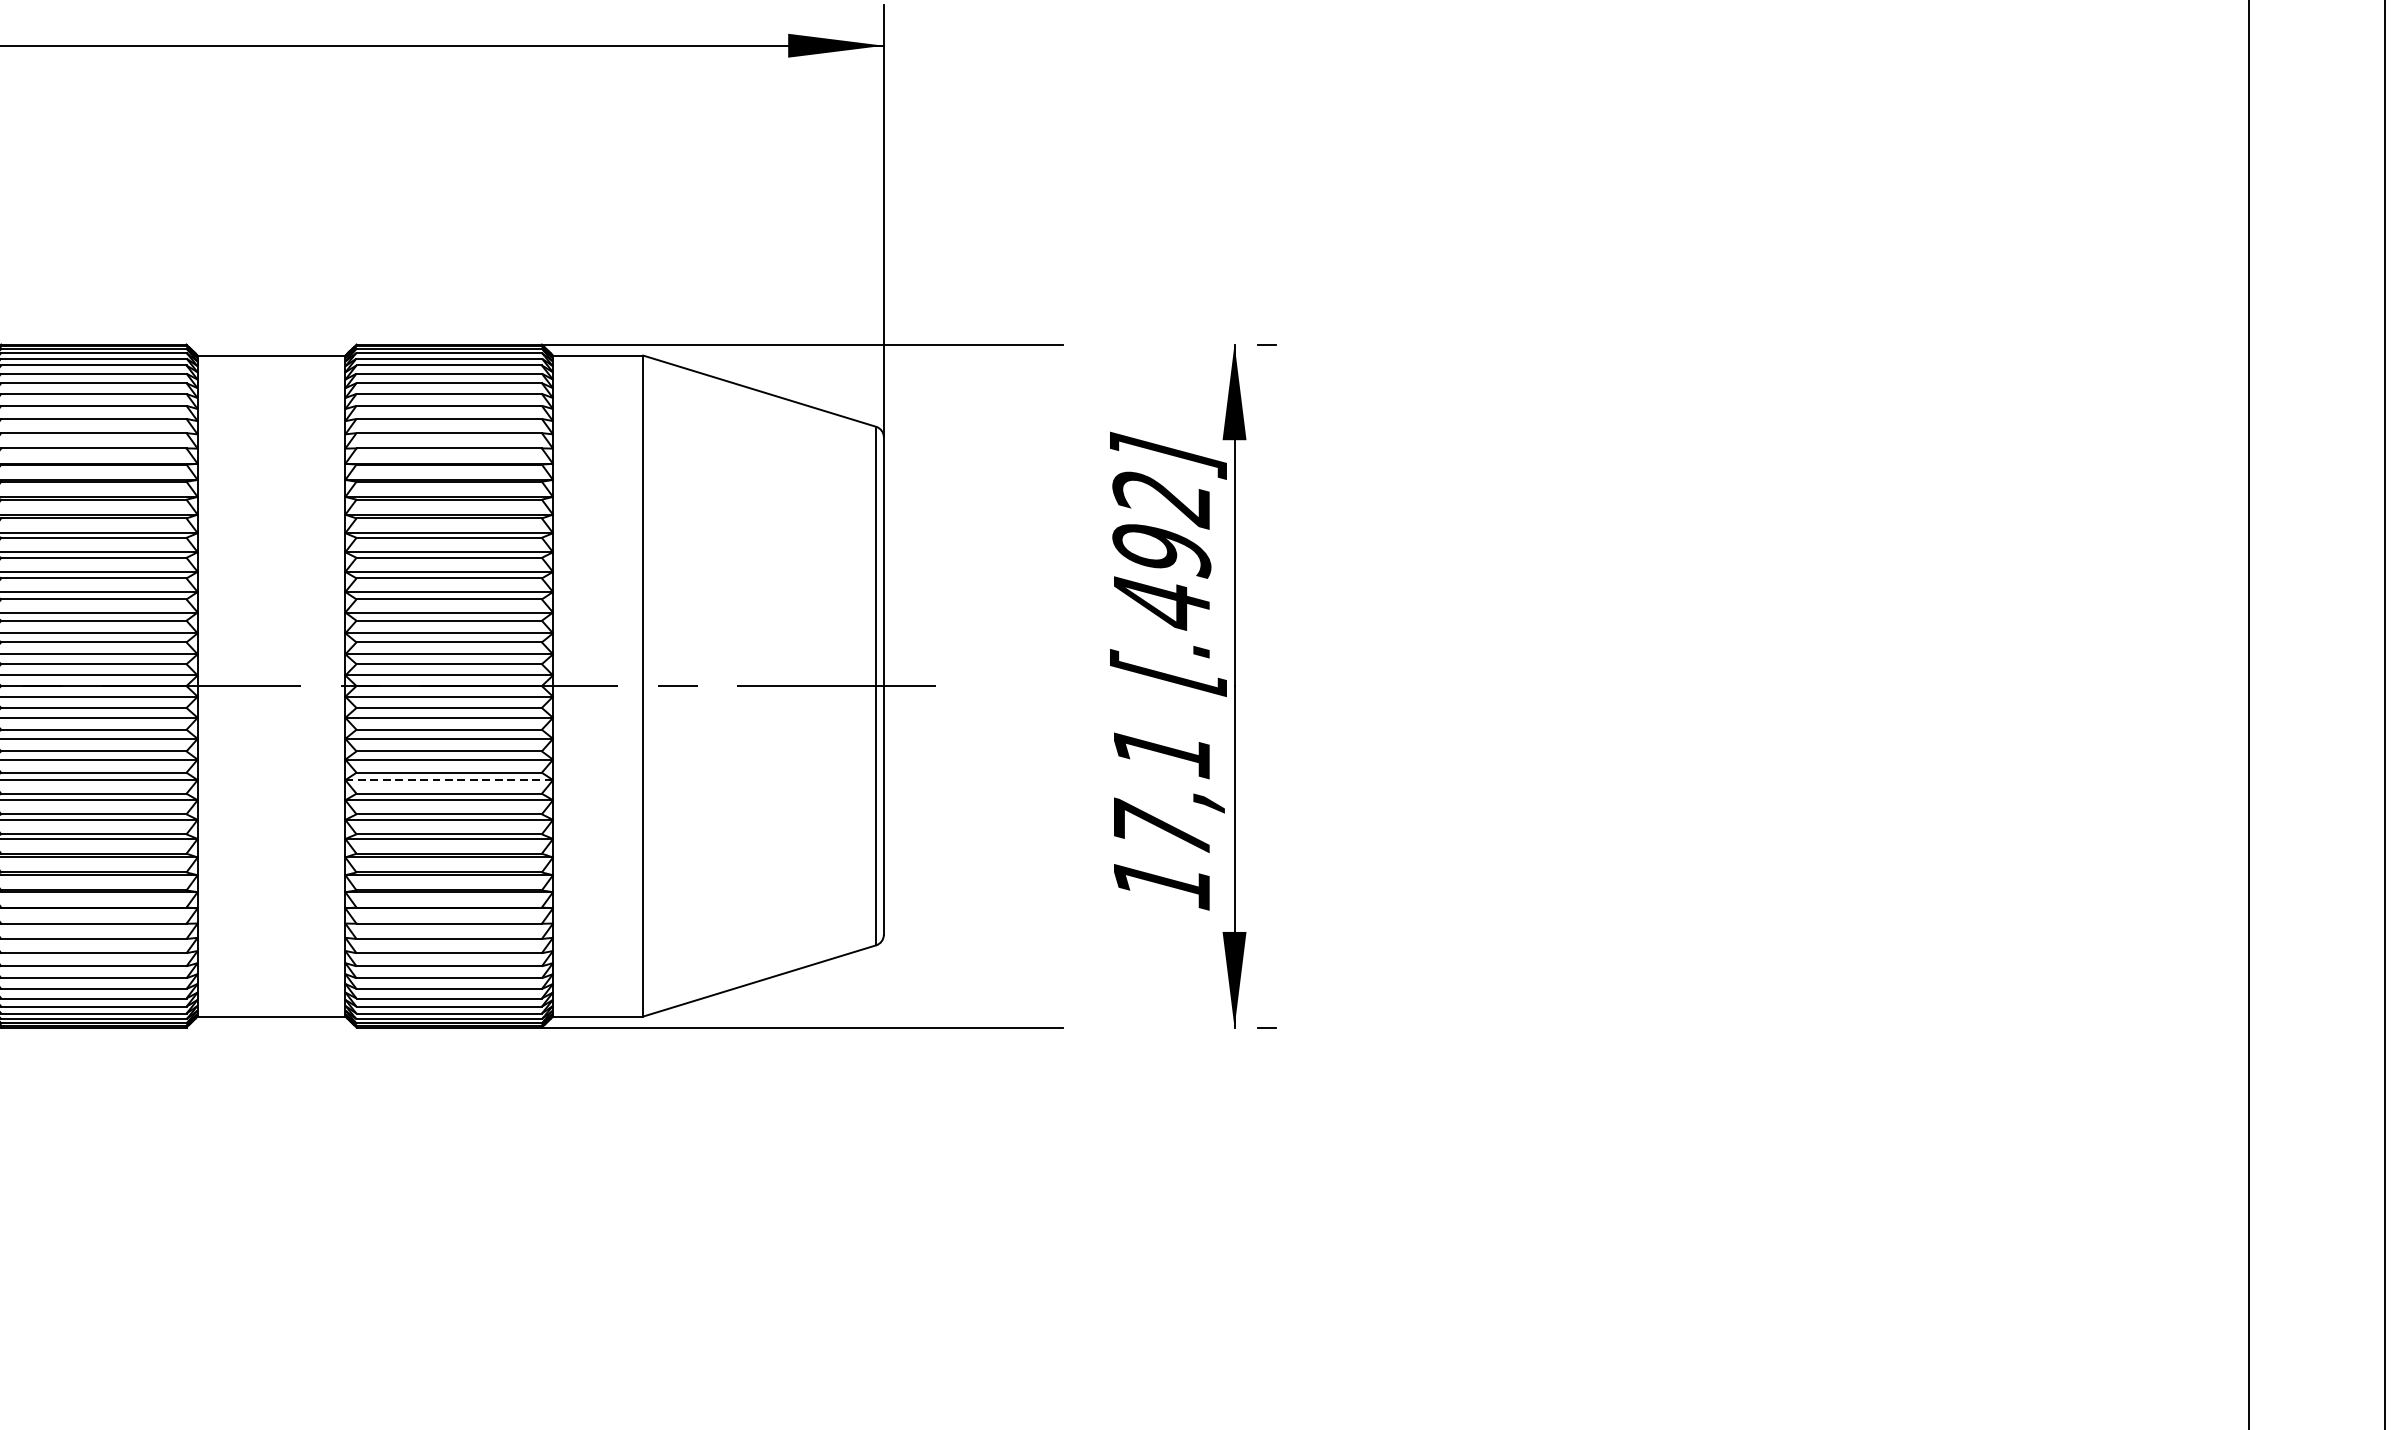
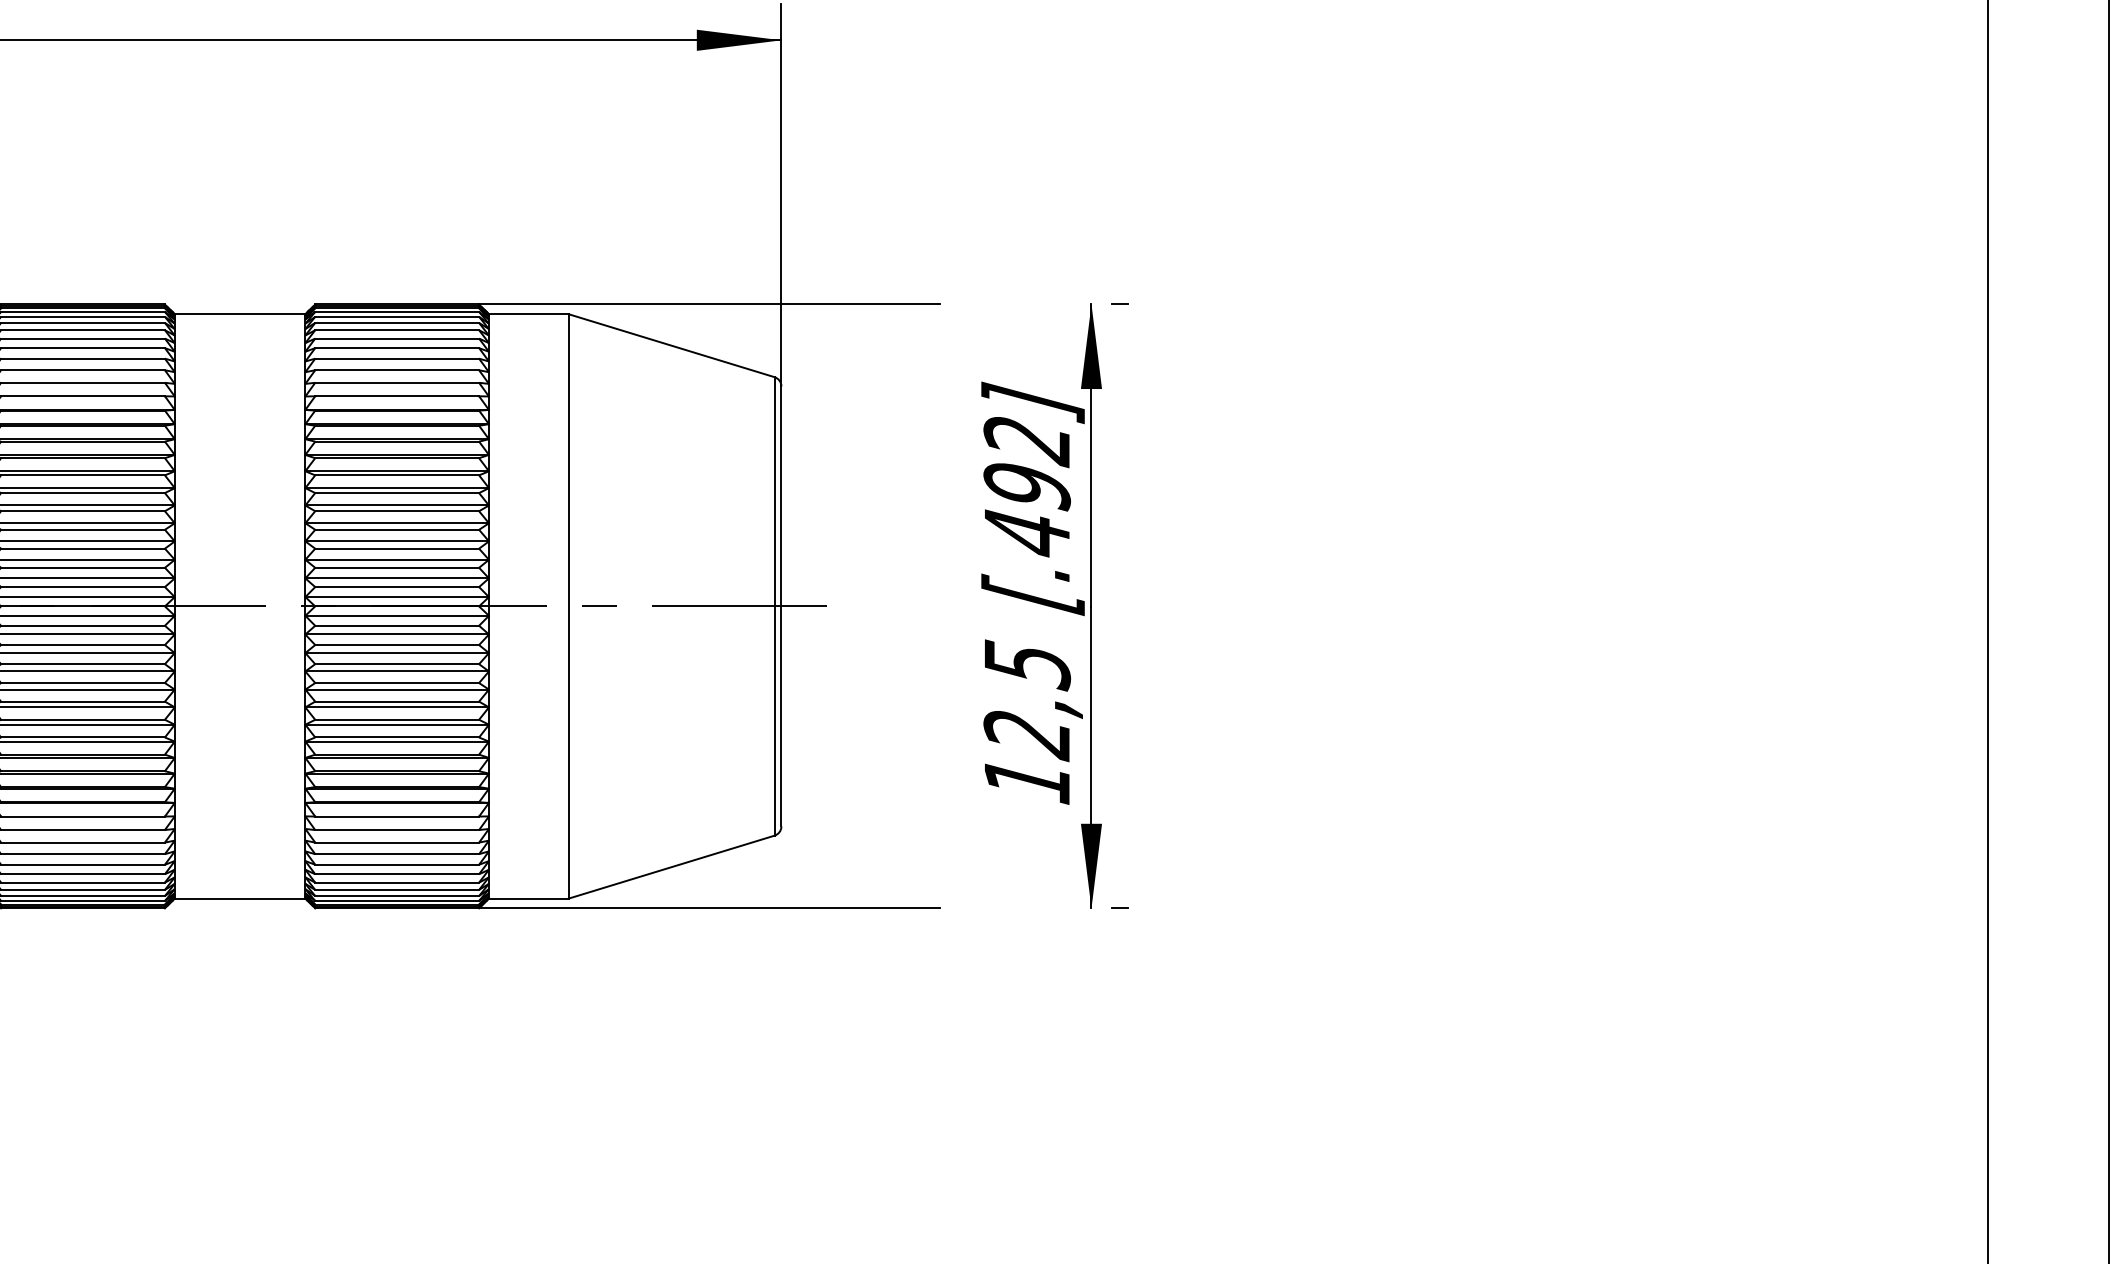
line: (449, 780) -> (397, 689), dashed -> solid
text: (1162, 792) -> (1027, 700), 17,1 -> 12,5

